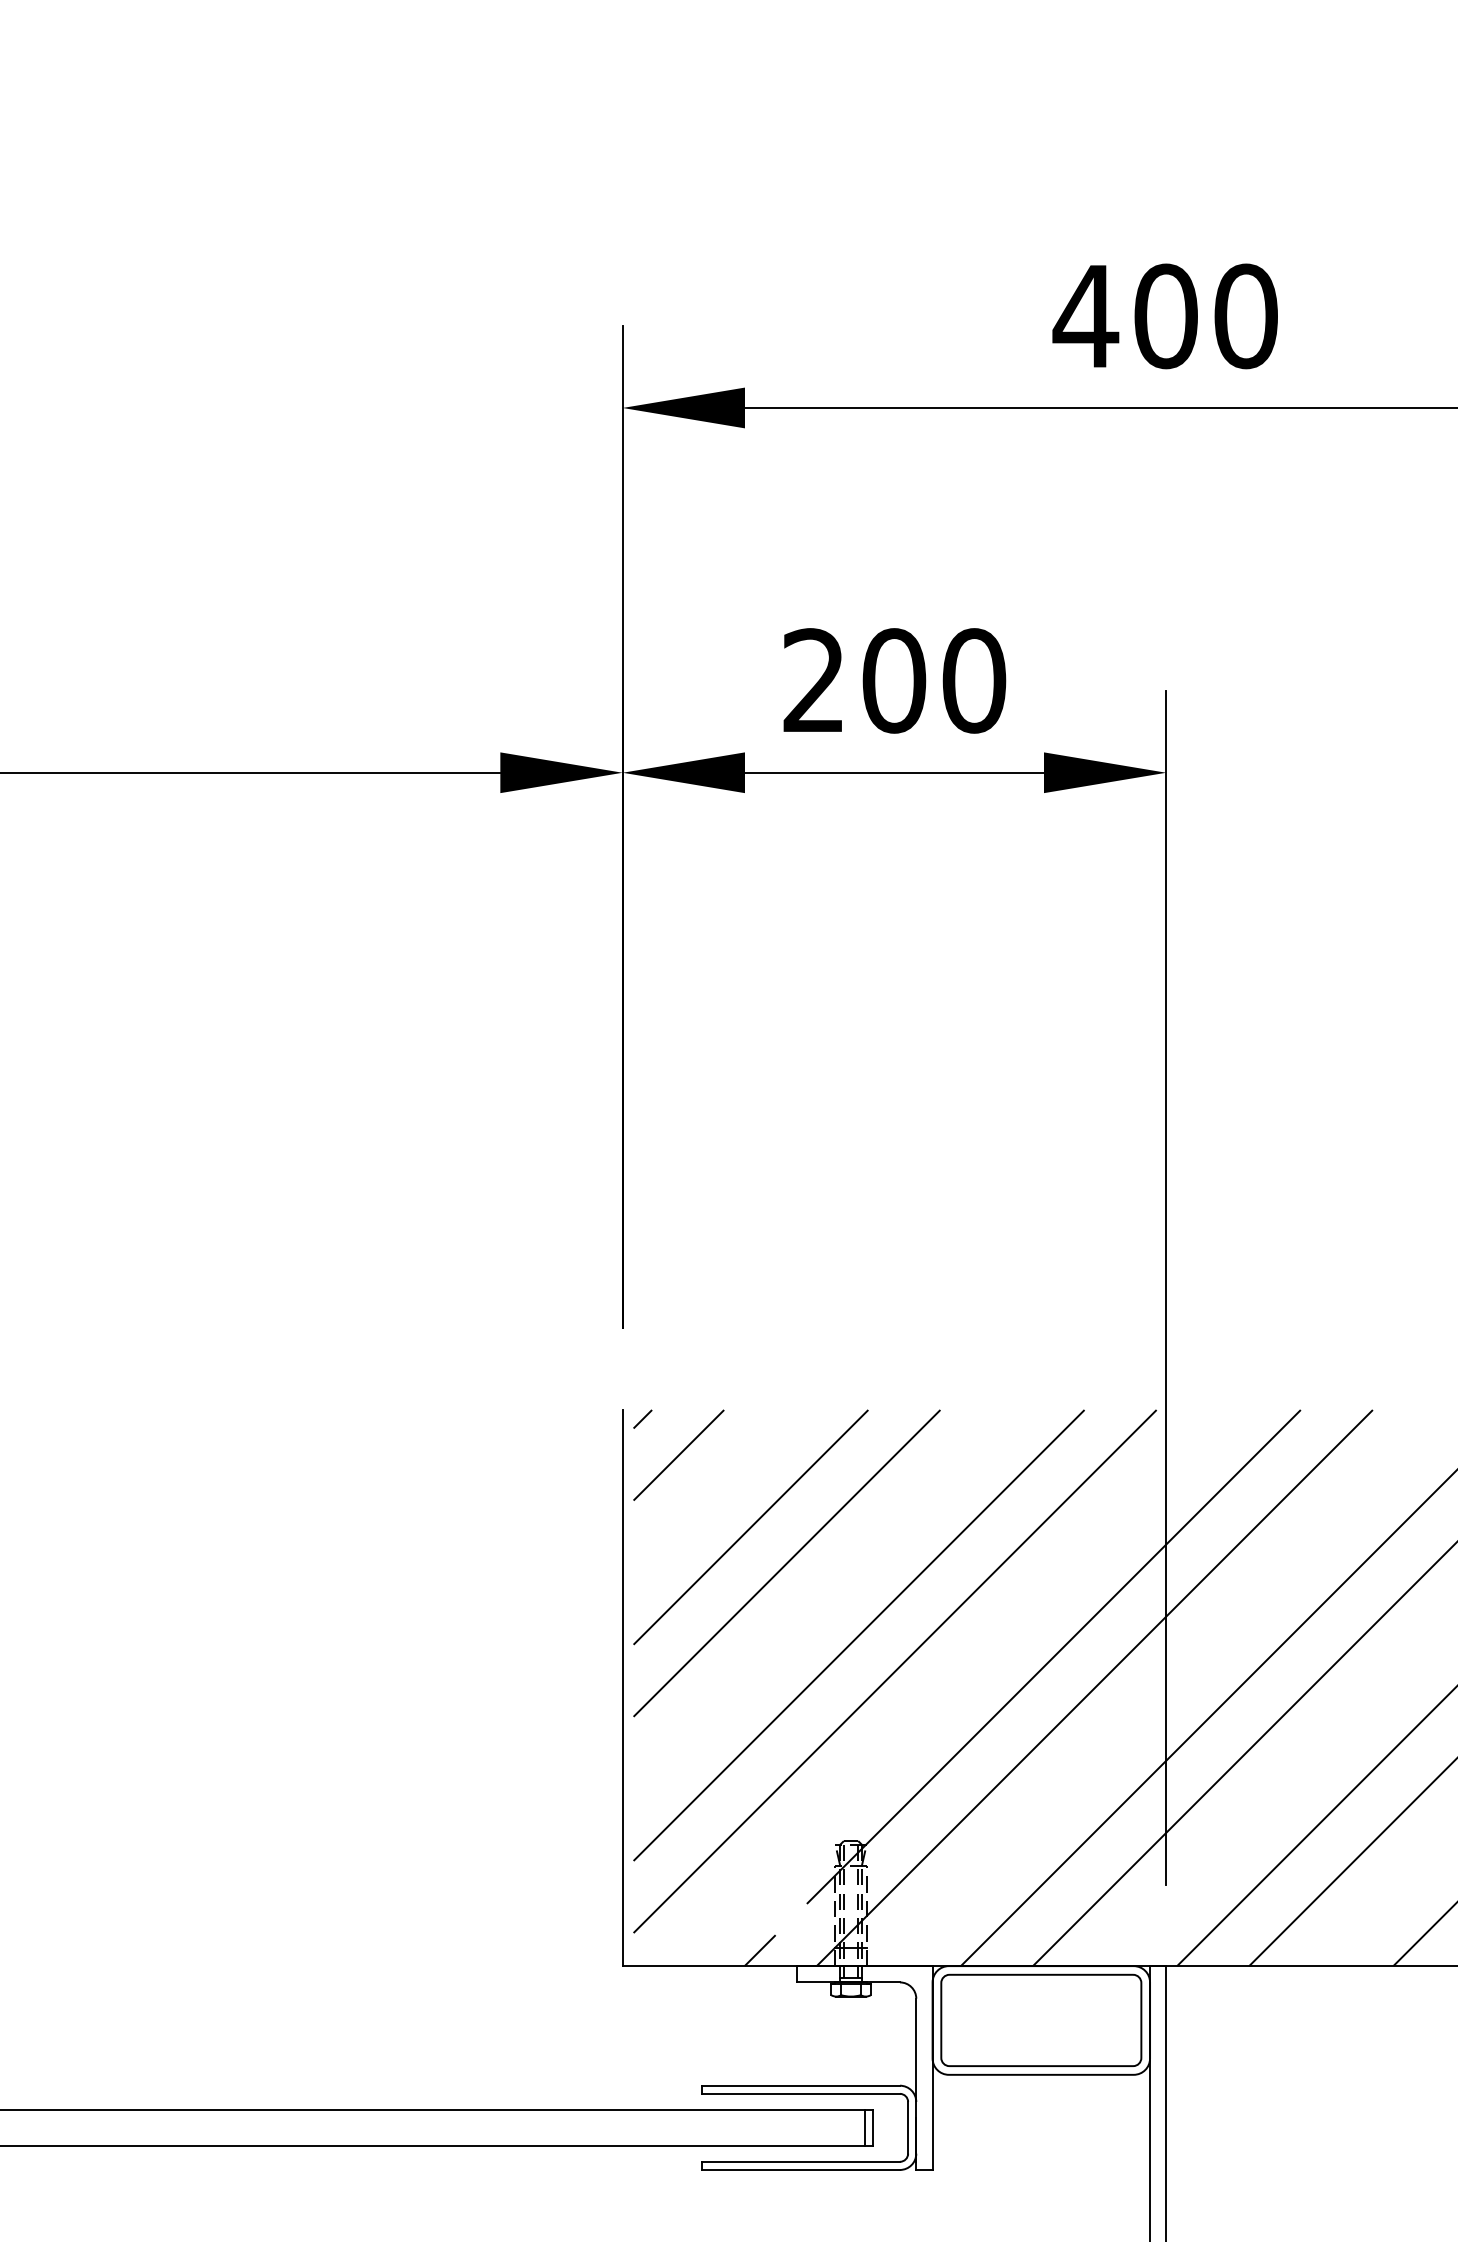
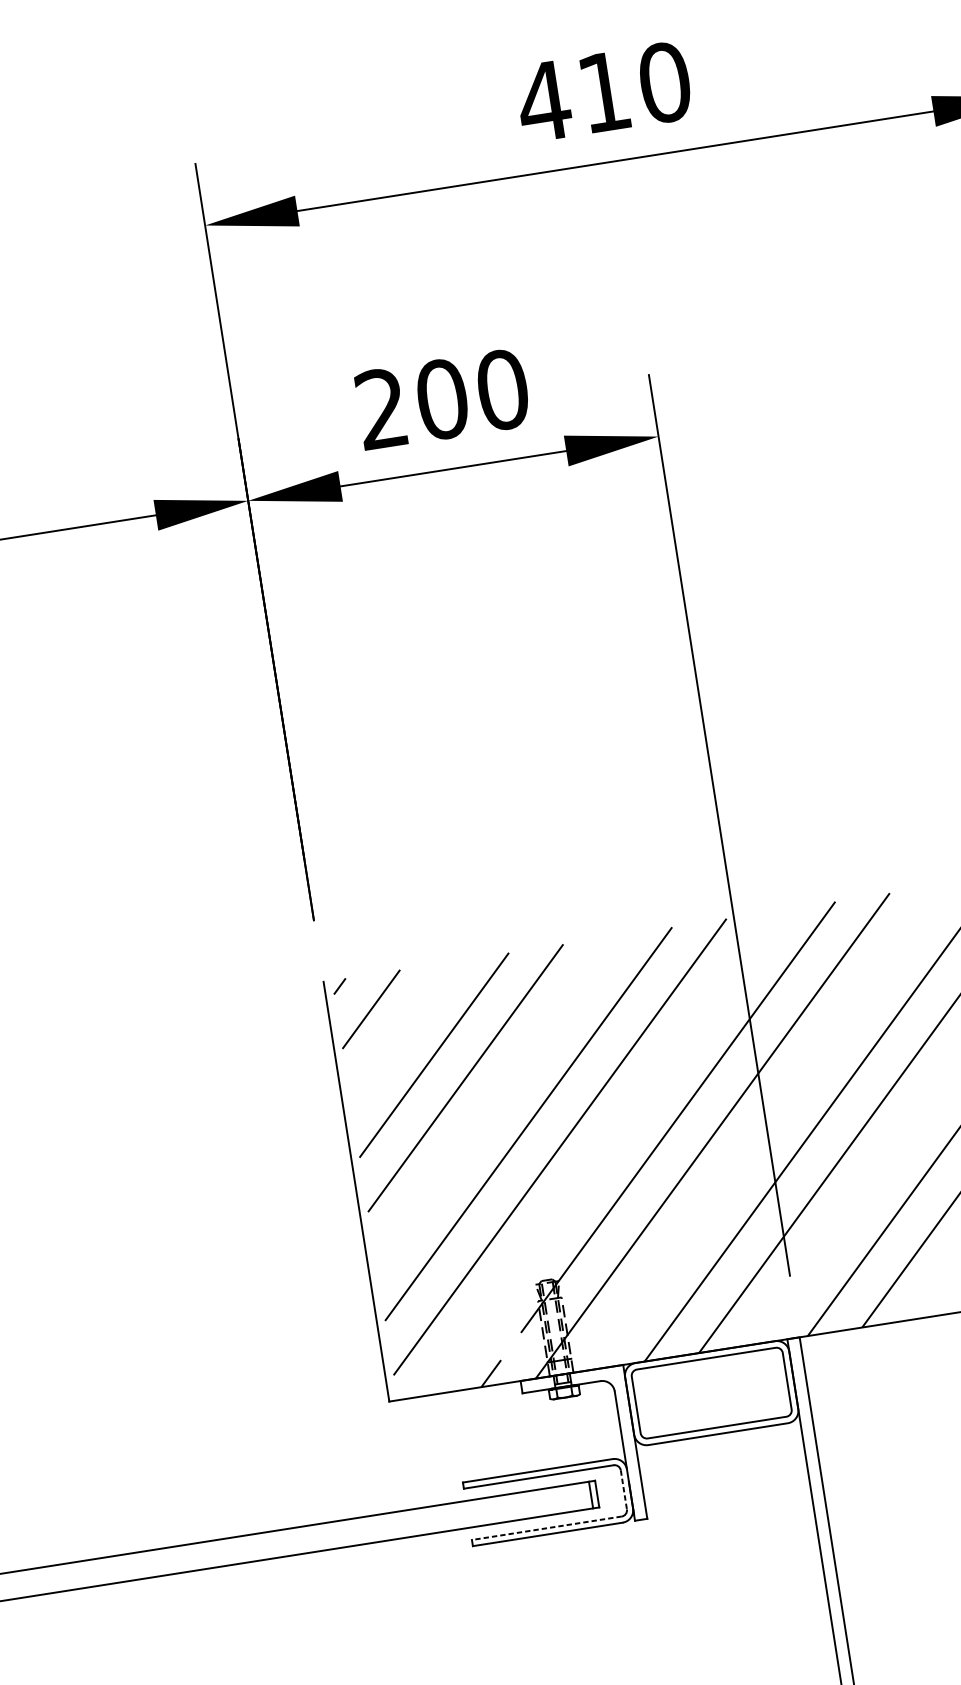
text: (1165, 316) -> (604, 92), 400 -> 410
line: (908, 2127) -> (624, 1489), solid -> dashed
line: (800, 2161) -> (546, 1528), solid -> dashed

